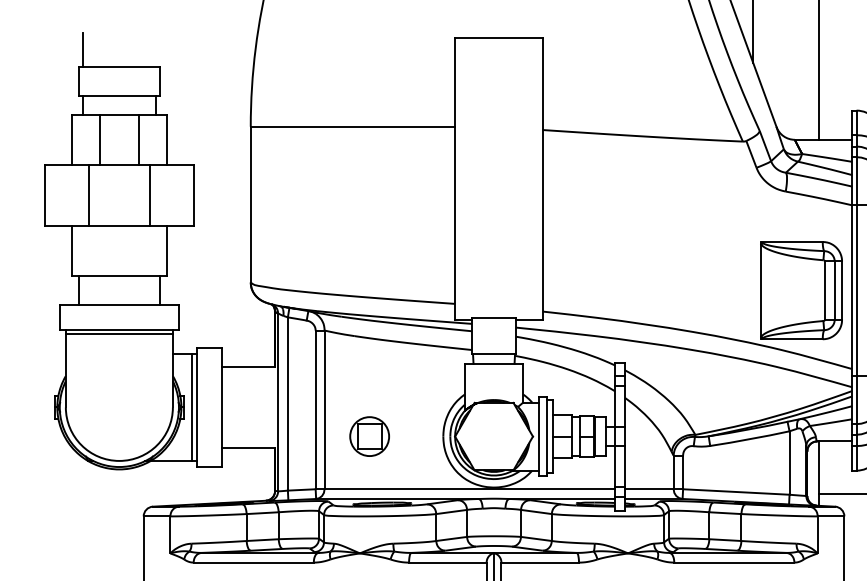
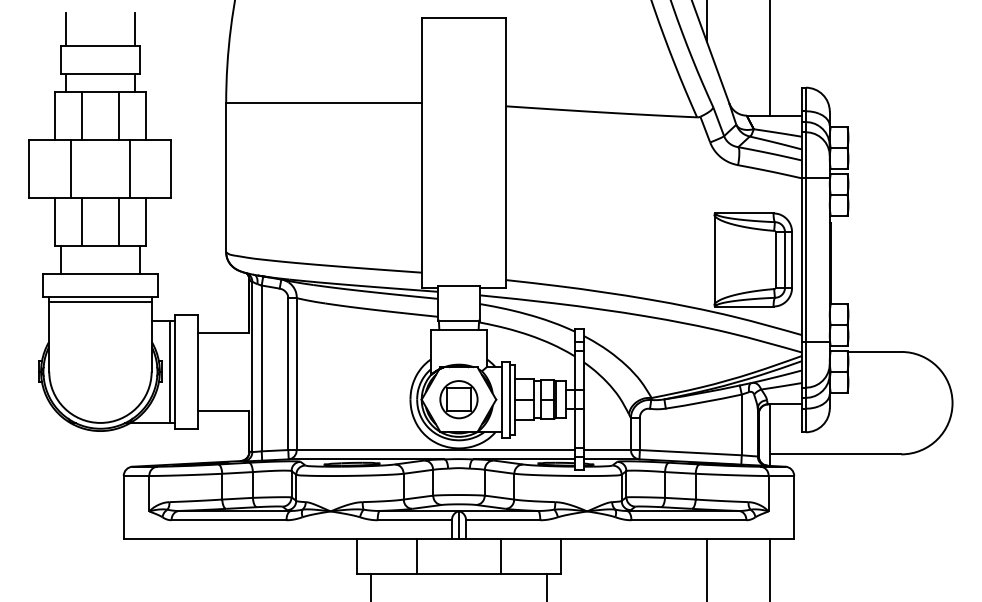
line: (156, 49) -> (135, 29), added
line: (99, 251) -> (81, 222), added
line: (139, 251) -> (119, 222), added
part: (369, 436) -> (458, 399), moved

